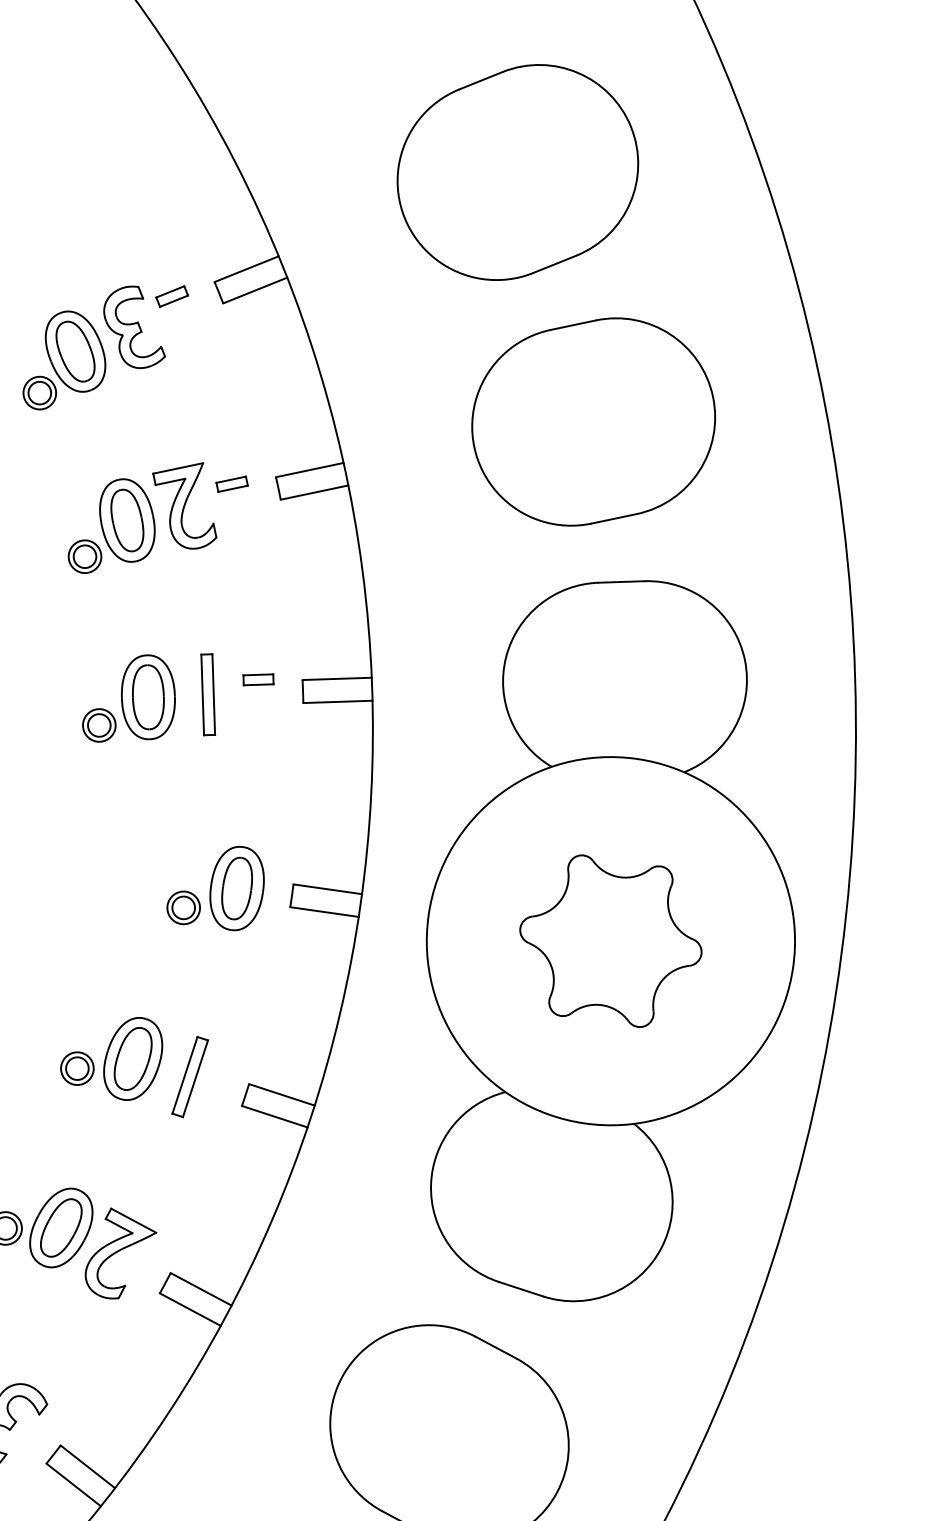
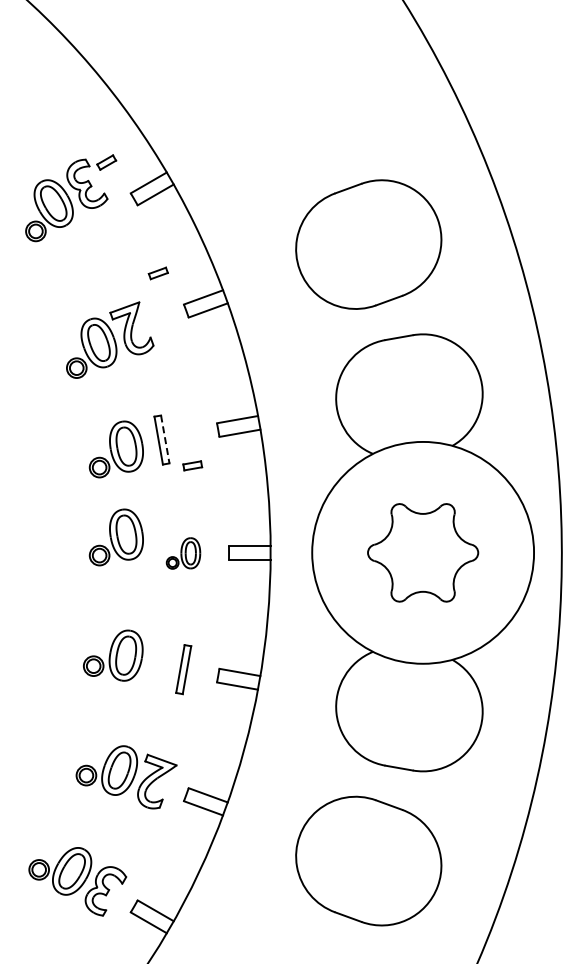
part: (516, 171) -> (301, 101), removed
part: (105, 347) -> (71, 198), moved
part: (230, 484) -> (157, 273), moved
part: (258, 679) -> (192, 465), moved
line: (214, 694) -> (165, 439), solid -> dashed
part: (109, 844) -> (115, 537), added
part: (217, 886) -> (183, 553), size x0.6
part: (112, 1055) -> (113, 655), moved

